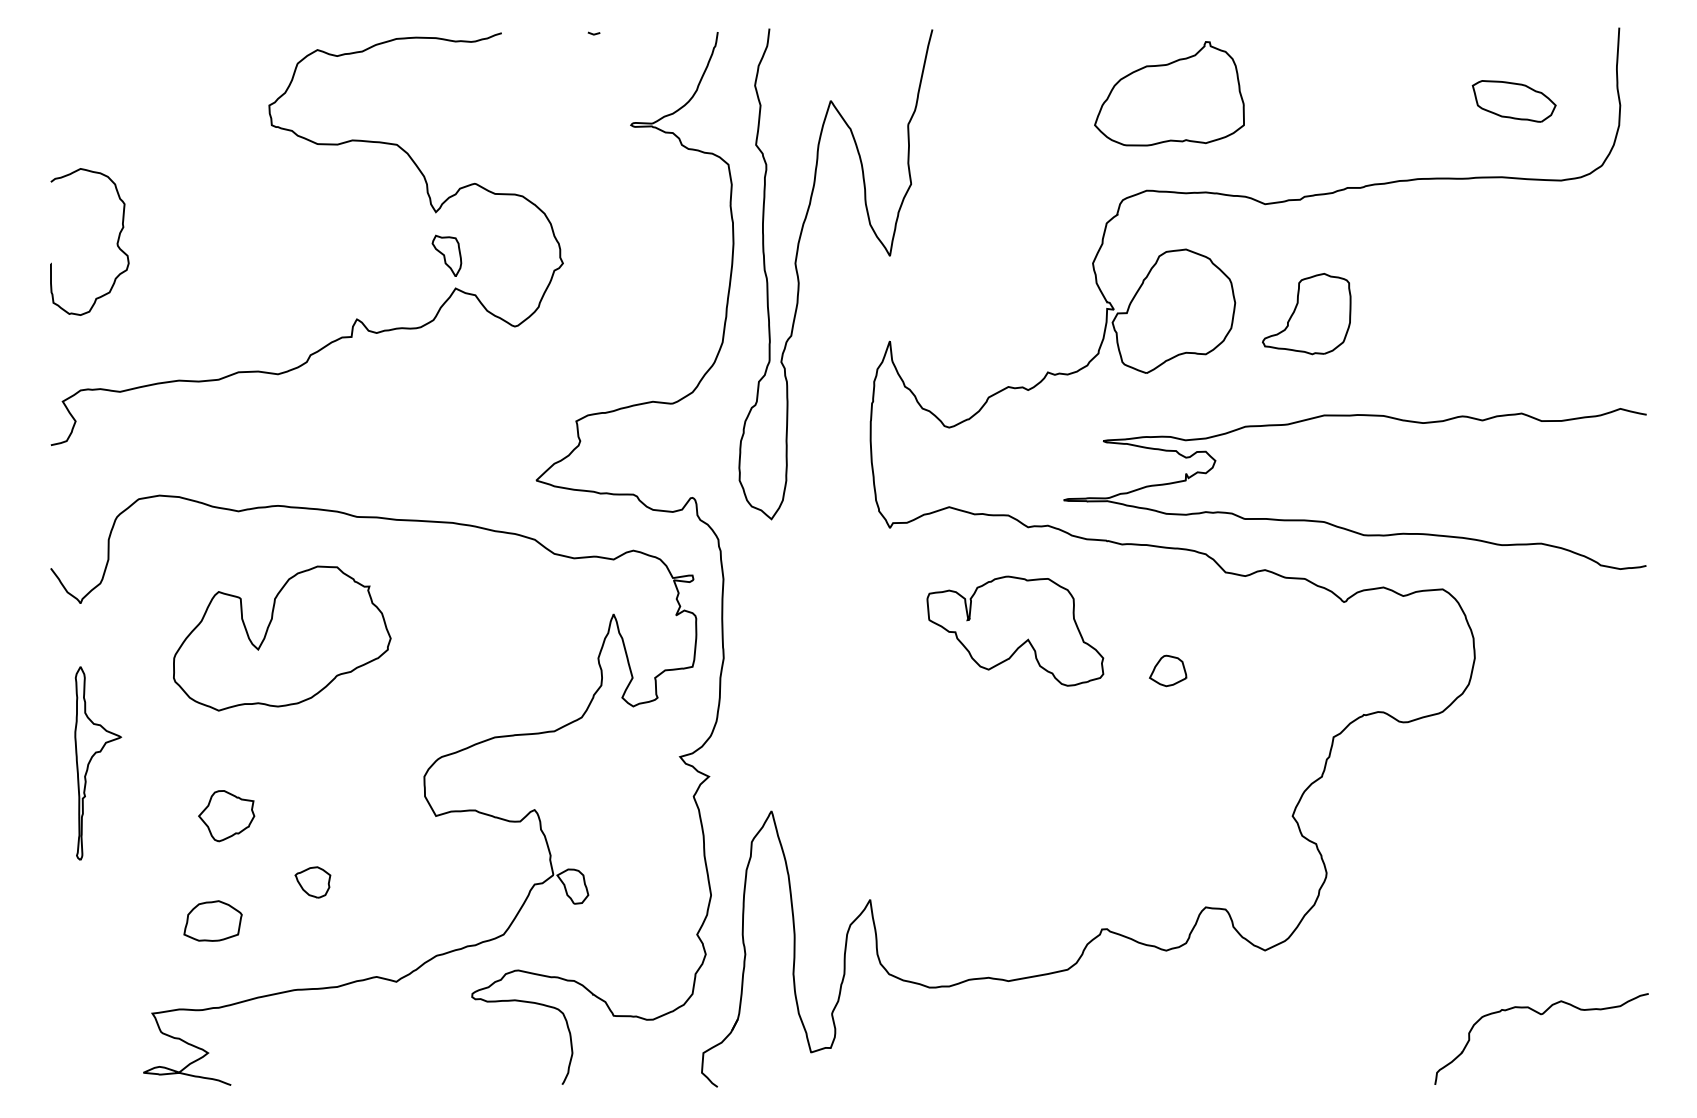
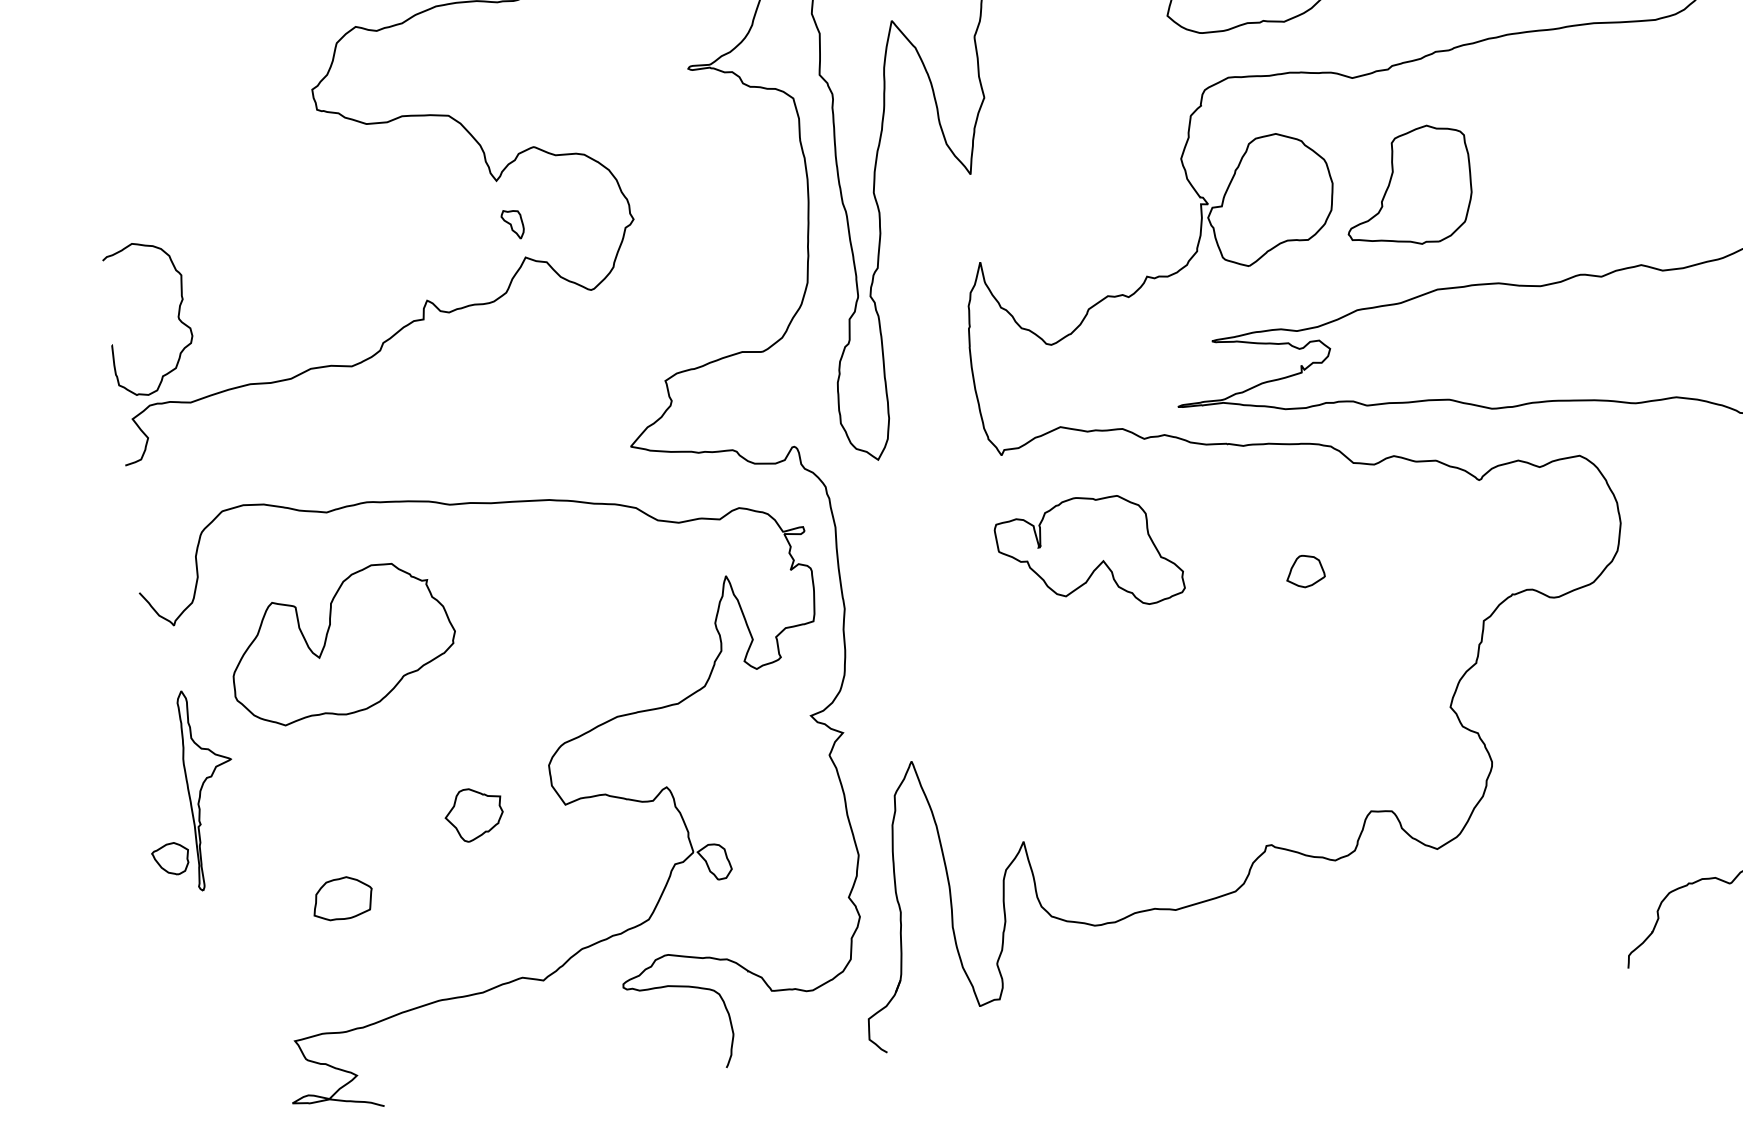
curve: (116, 242) -> (177, 315), moved
part: (446, 255) -> (512, 224), size x0.7
part: (1306, 314) -> (1407, 187), size x1.4
part: (1015, 630) -> (1089, 552), moved
part: (282, 638) -> (343, 643), moved
part: (226, 816) -> (474, 815), moved
part: (312, 882) -> (170, 859), moved
part: (212, 920) -> (342, 897), moved

